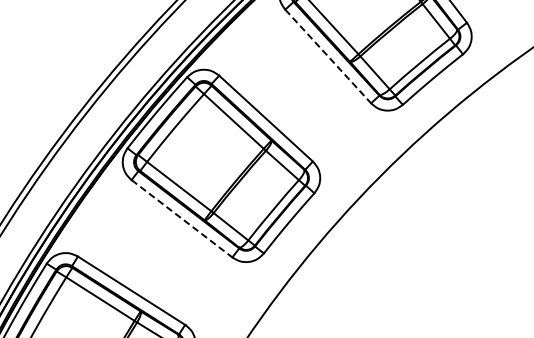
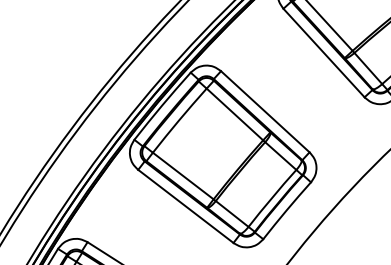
line: (328, 56) -> (324, 53), dashed -> solid
line: (182, 218) -> (186, 206), dashed -> solid

